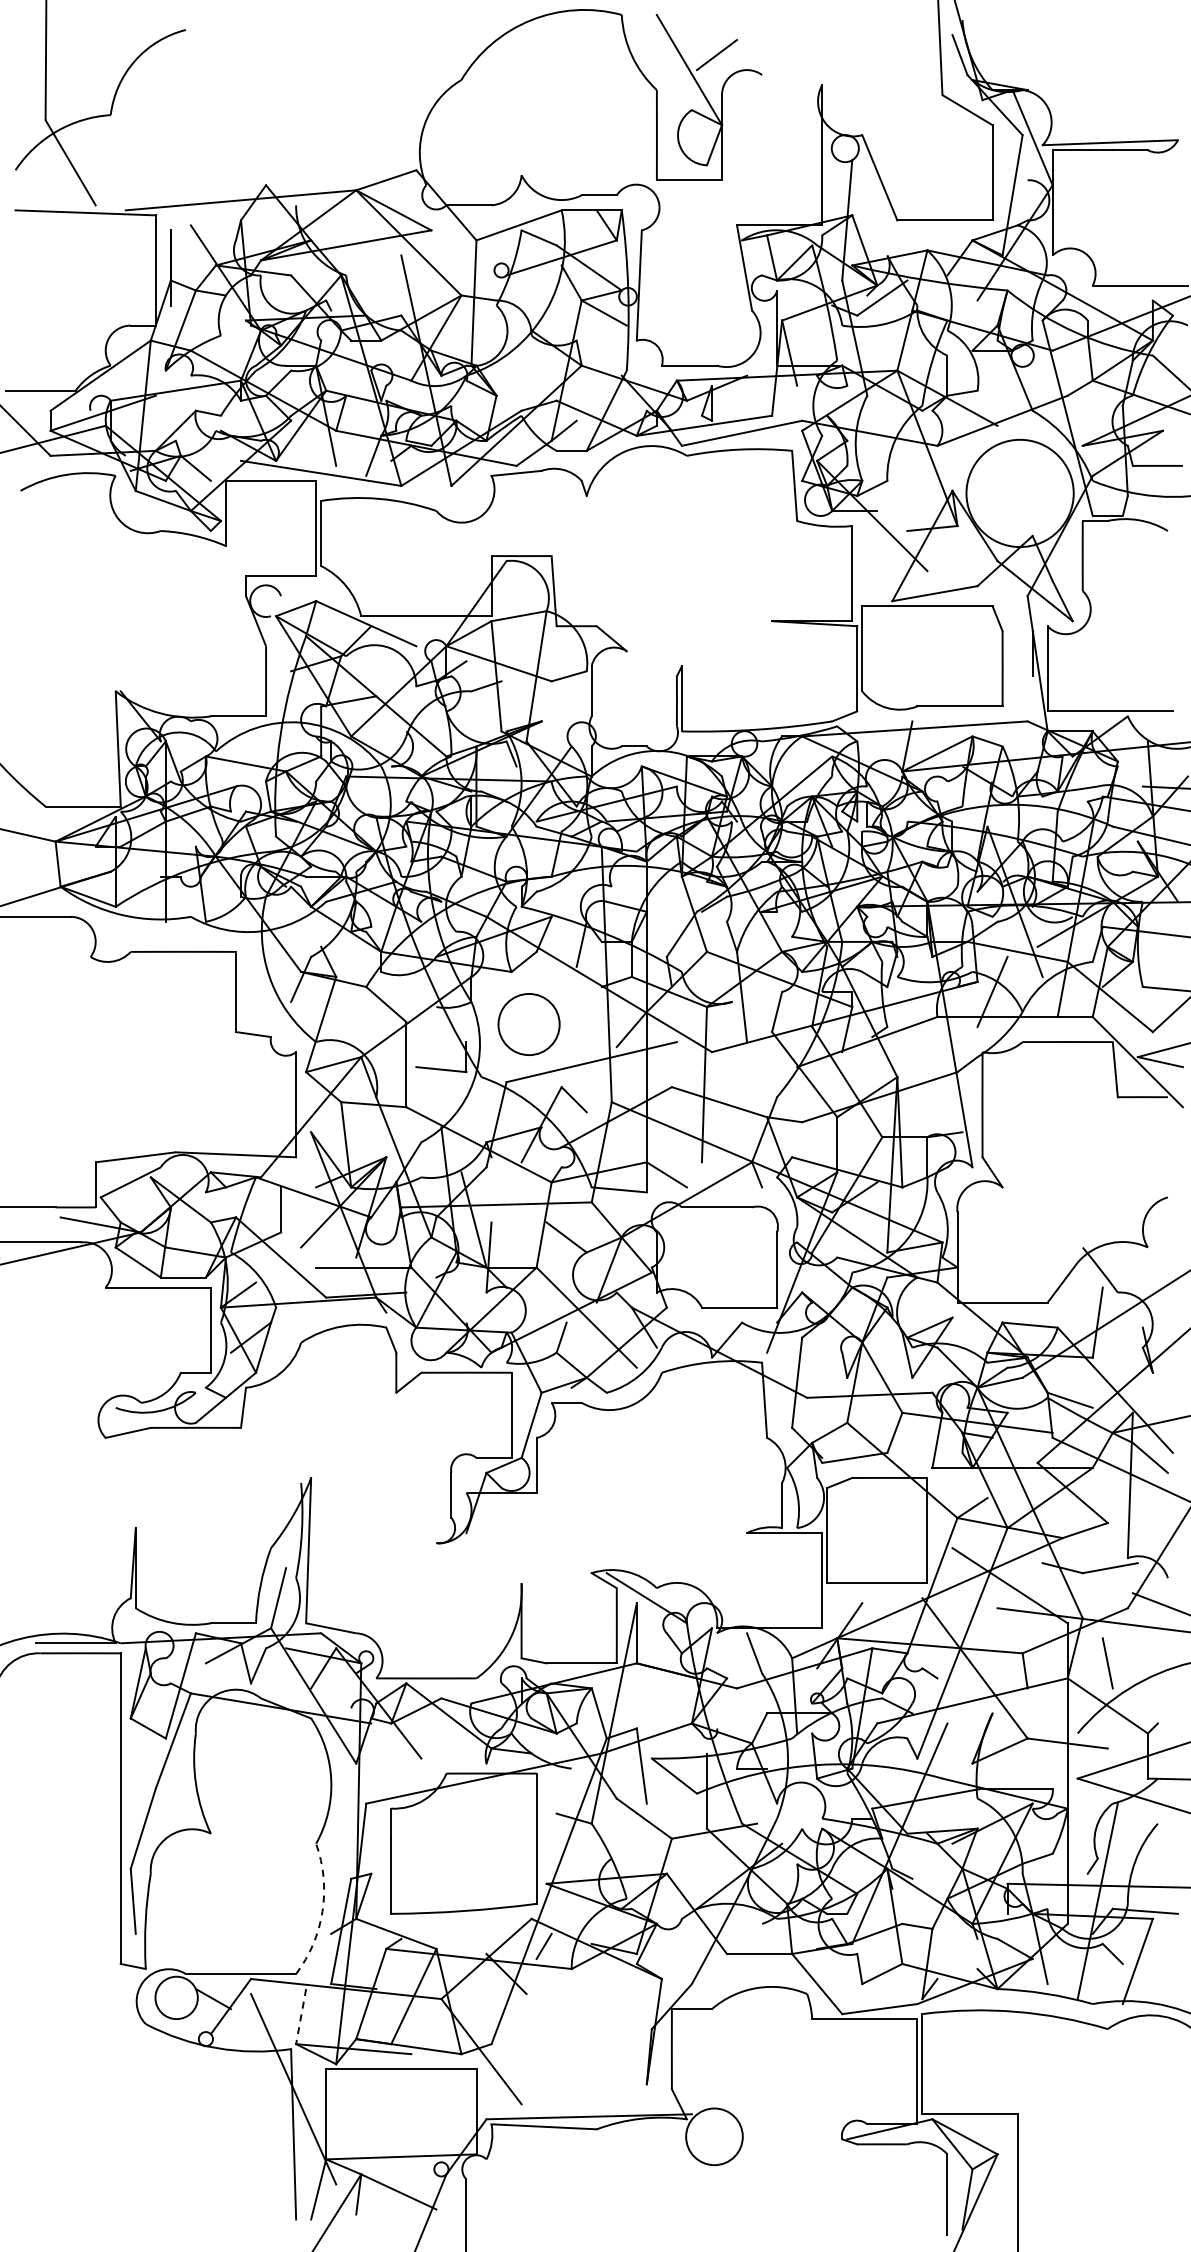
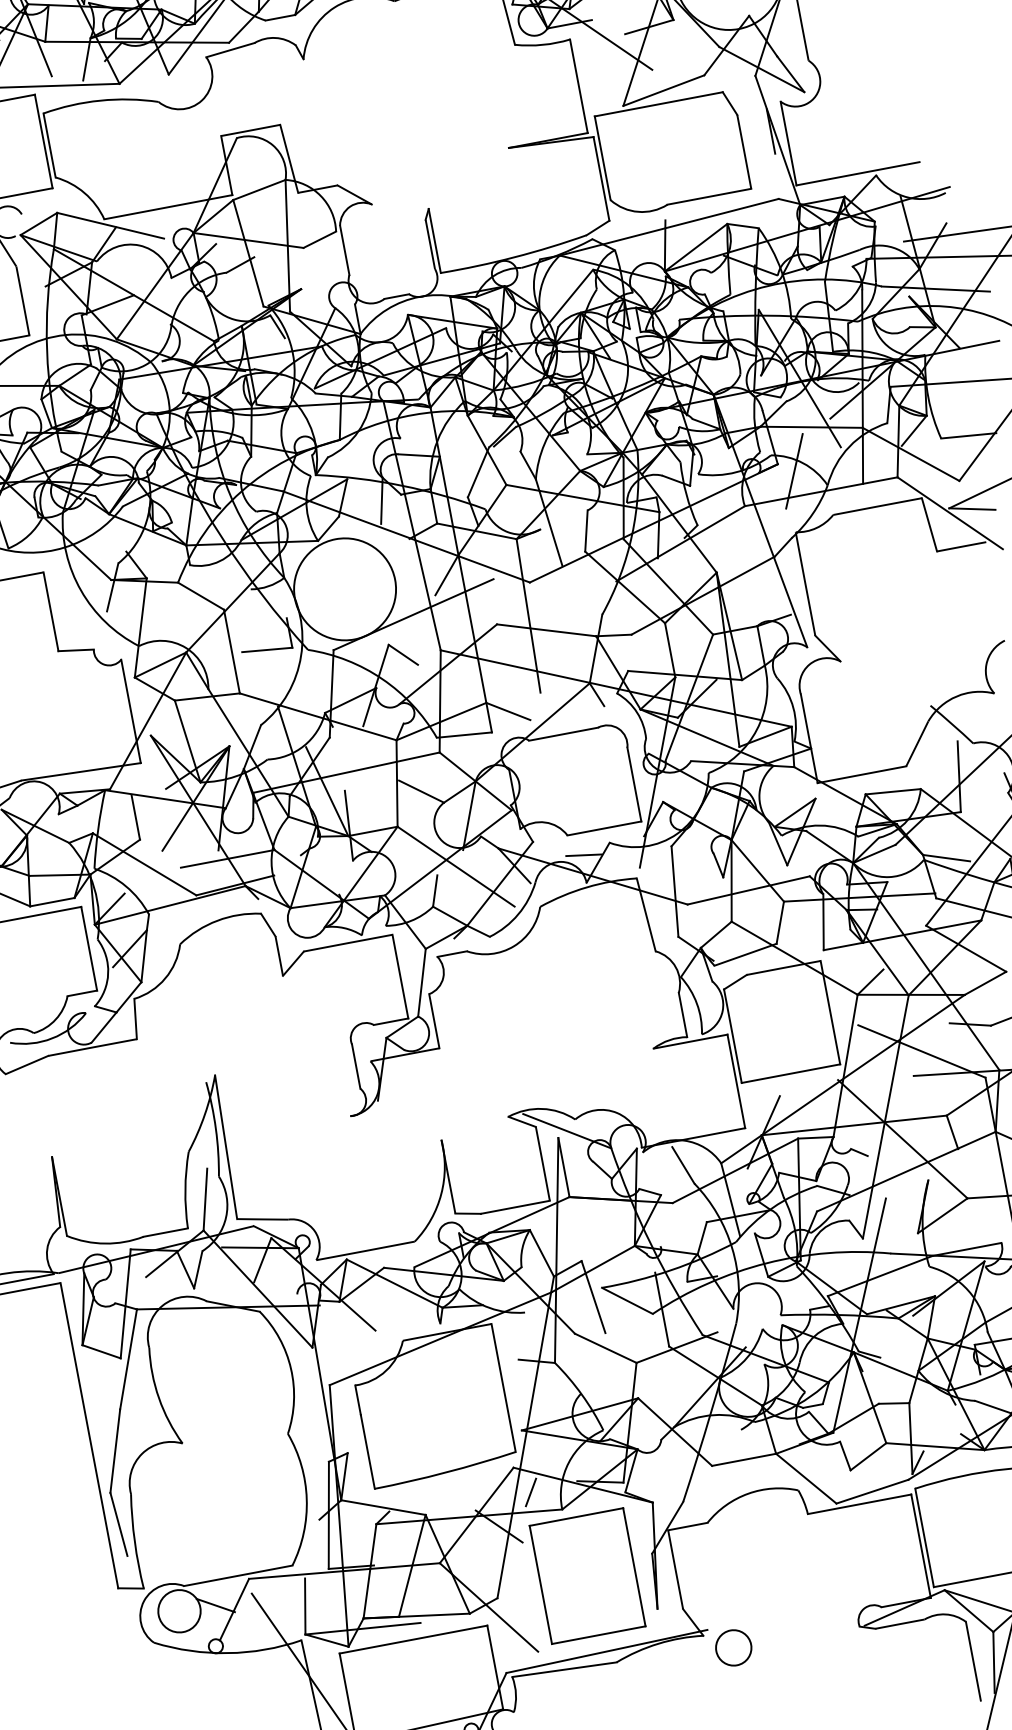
circle: (529, 1024) -> (345, 589), size x1.67
line: (714, 1329) -> (583, 854), added
arc: (322, 1911) -> (306, 1499), dashed -> solid
line: (301, 2017) -> (305, 1607), dashed -> solid
part: (584, 2038) -> (587, 1575), added
circle: (714, 2136) -> (733, 1647), size x0.62

